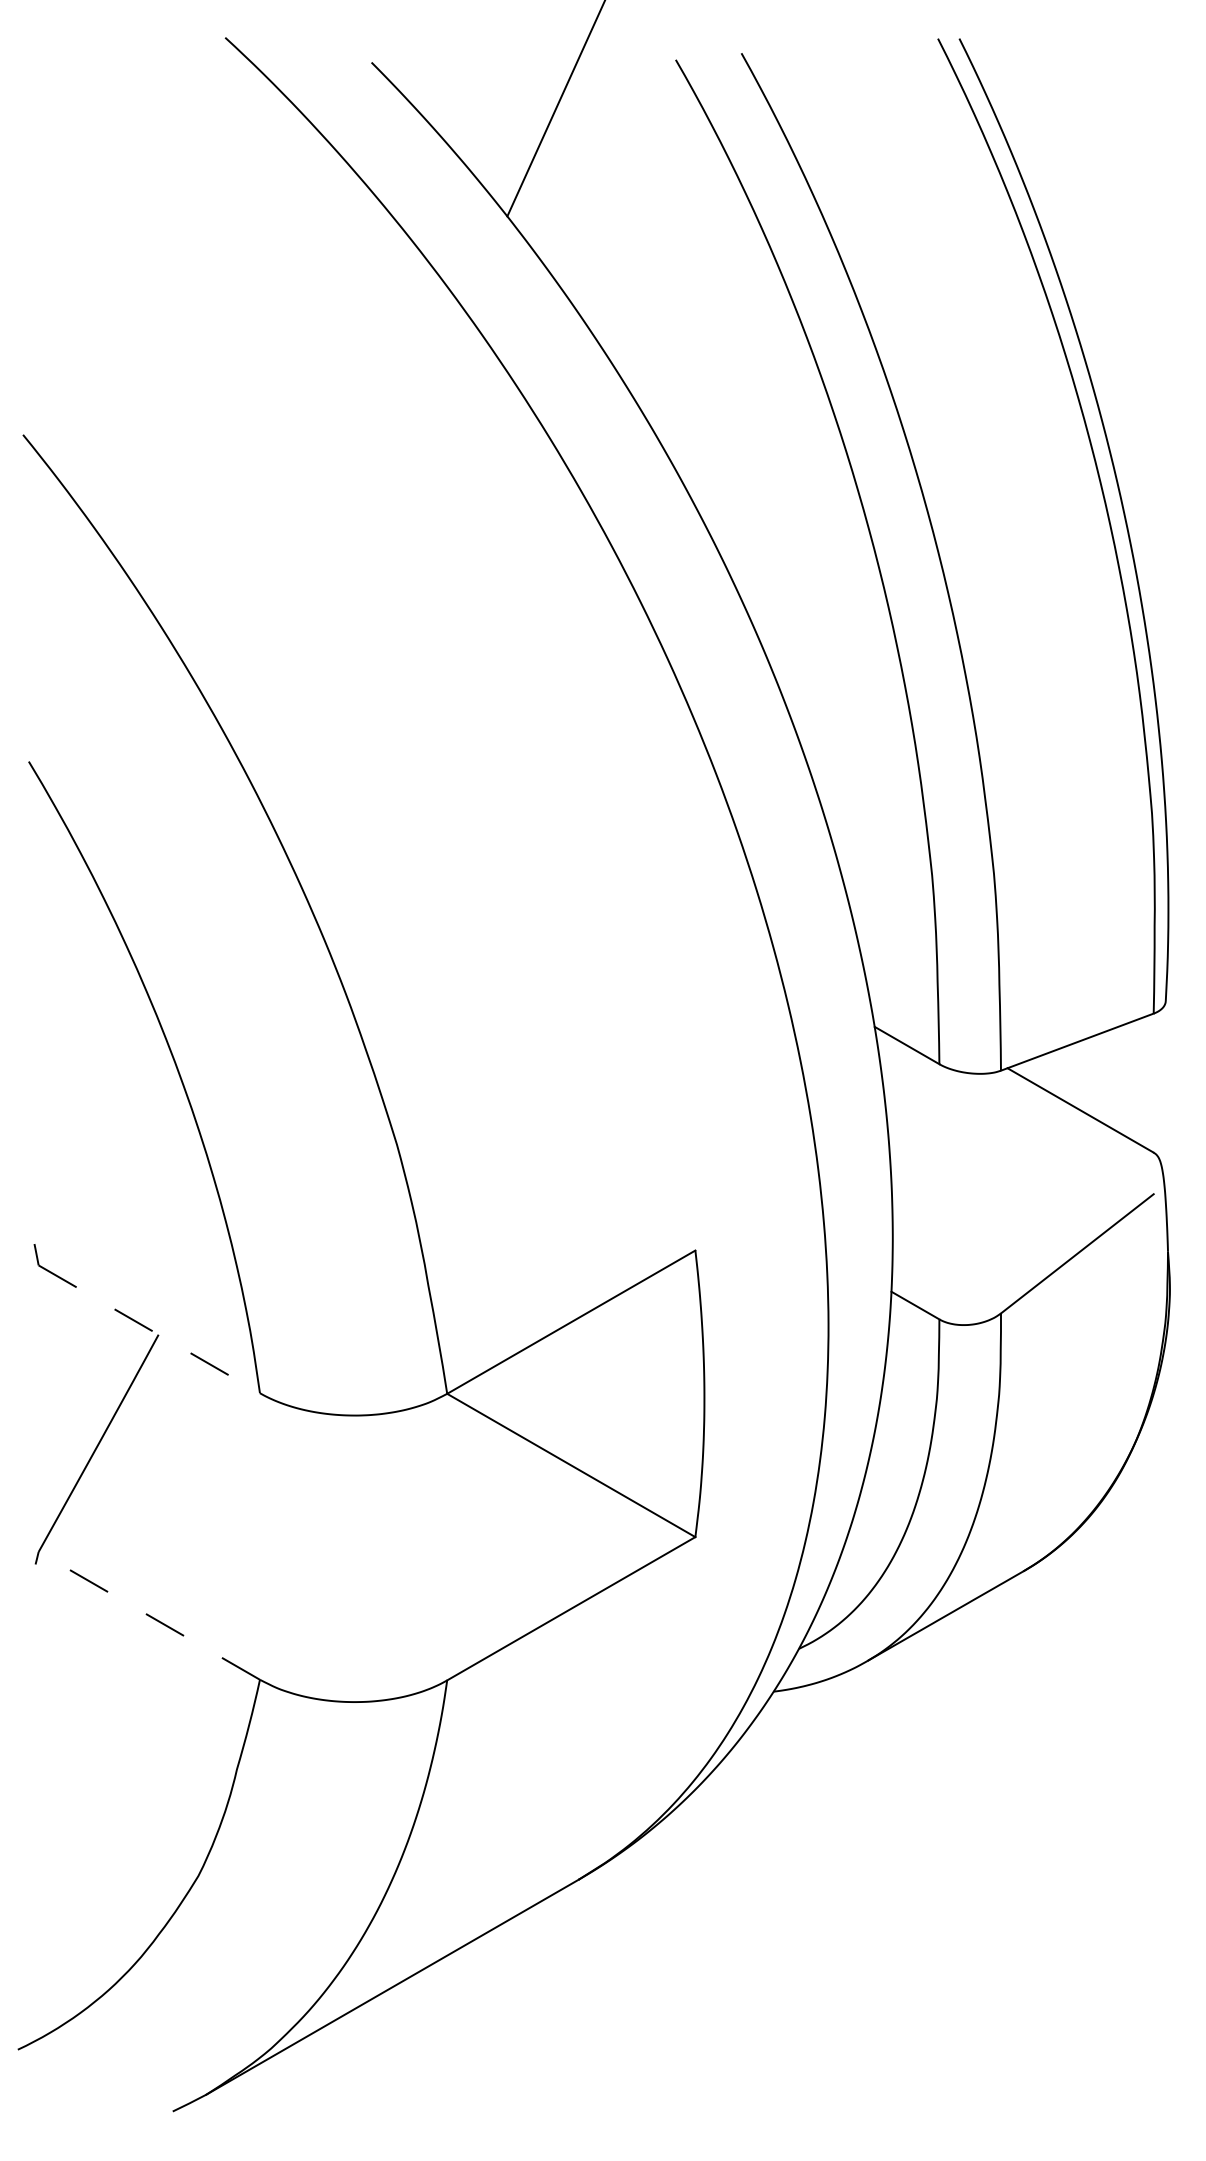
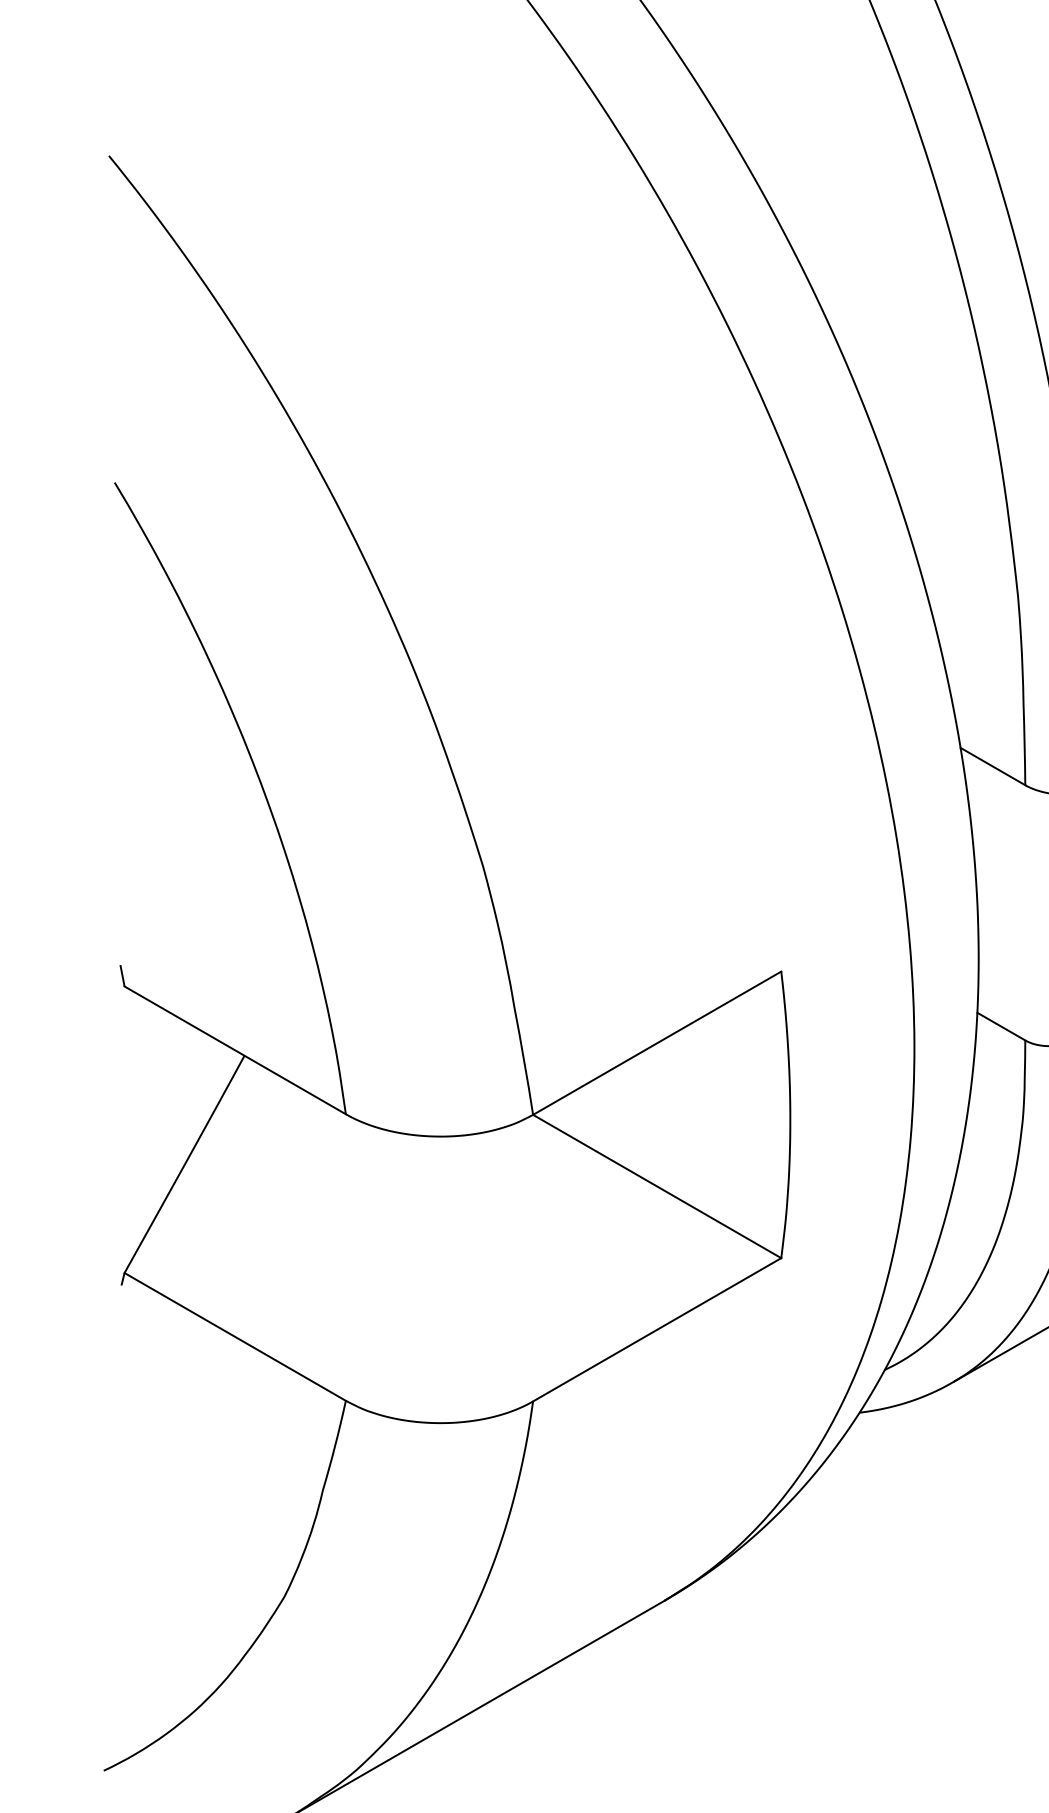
line: (149, 1329) -> (235, 1050), dashed -> solid
line: (149, 1615) -> (235, 1336), dashed -> solid

